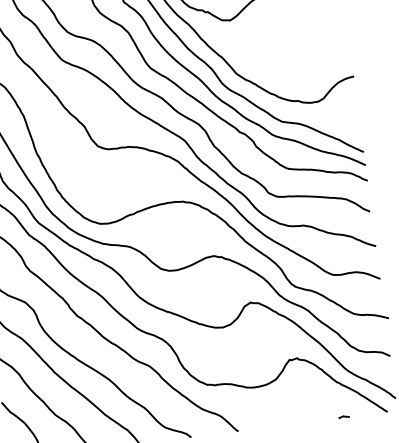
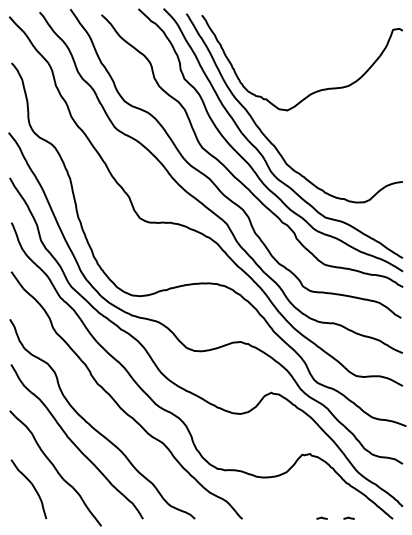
line: (316, 419) -> (321, 517), added

